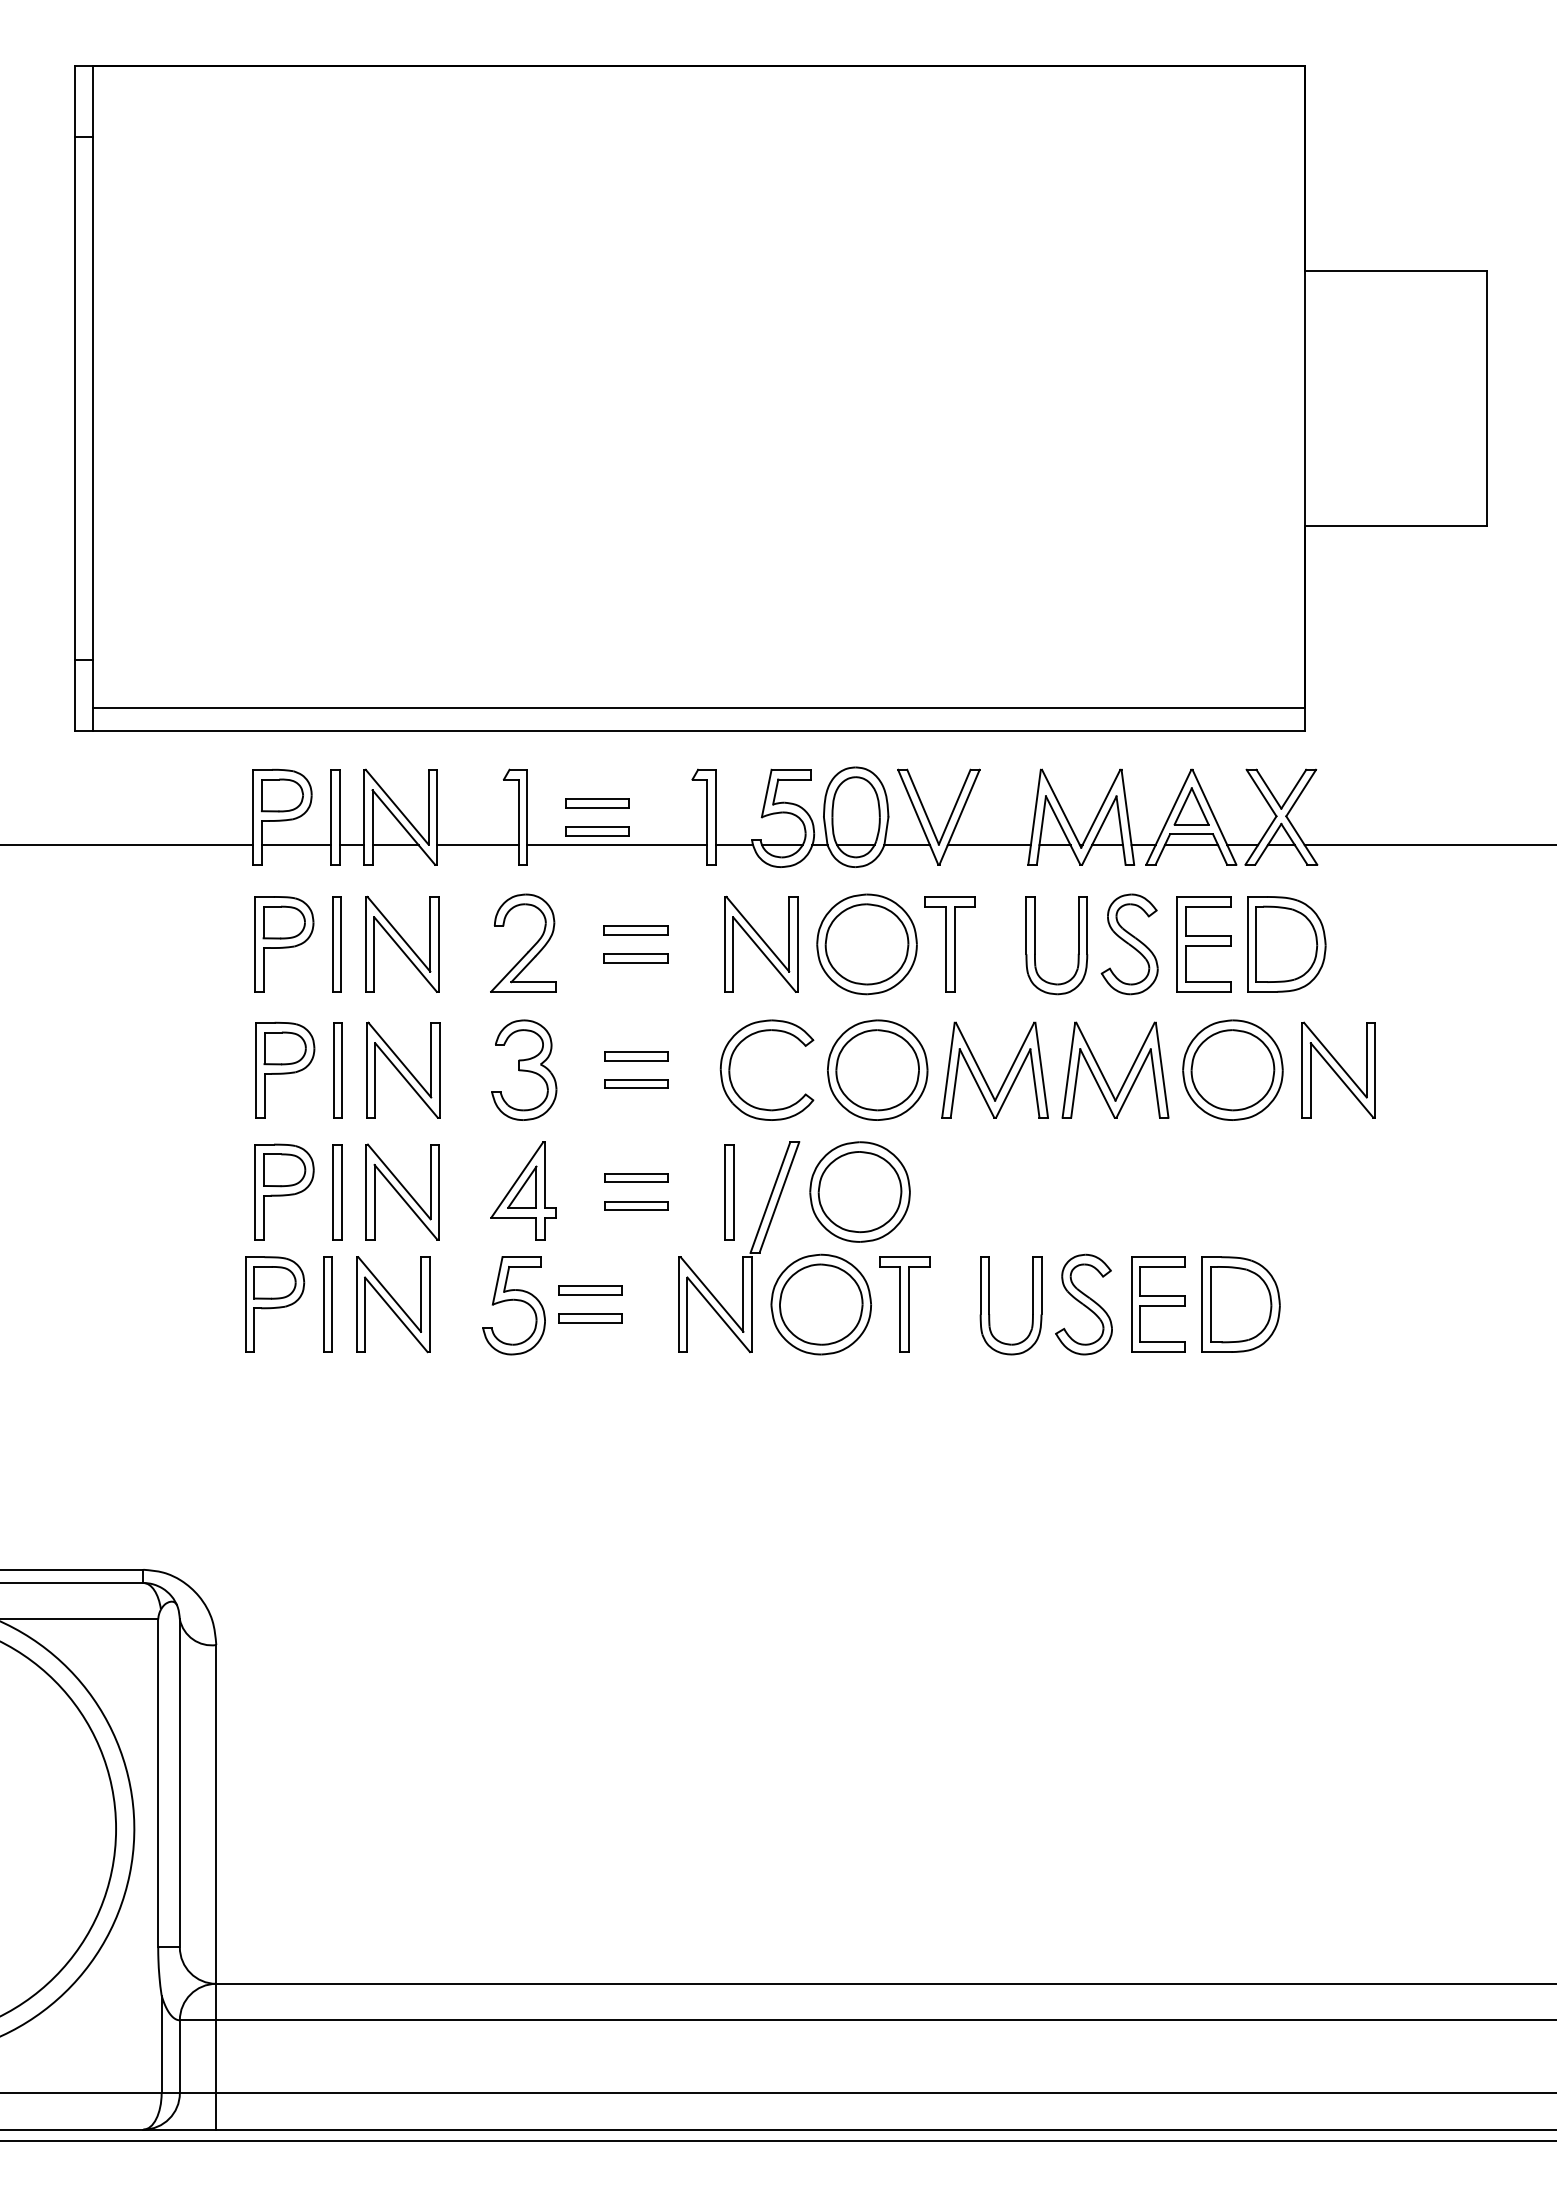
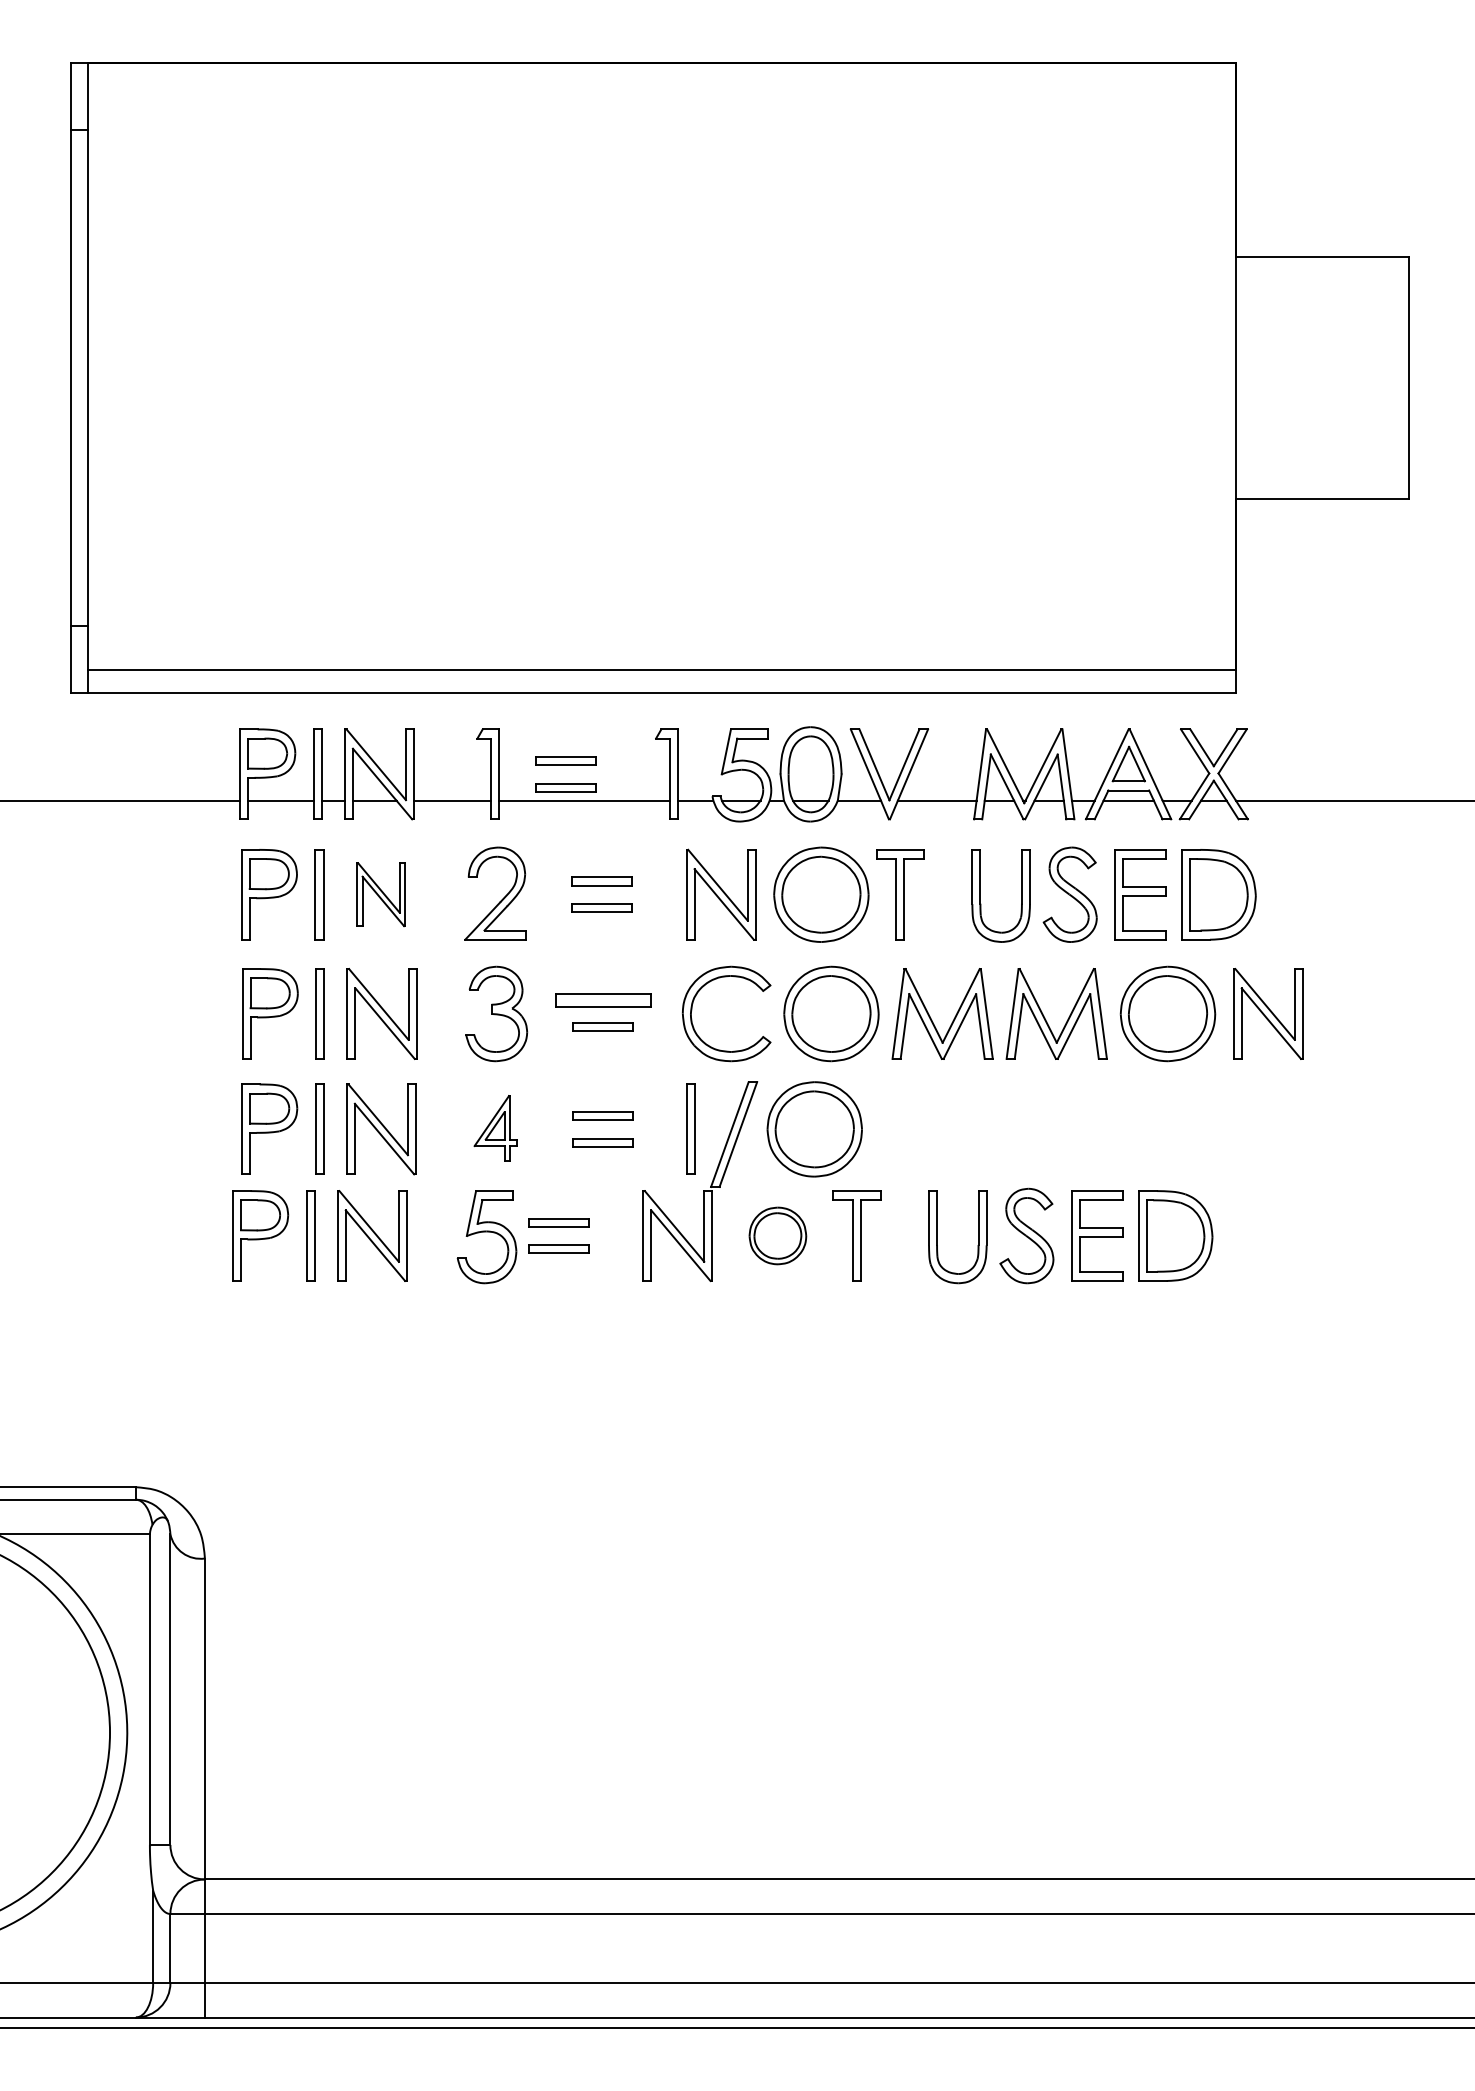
part: (402, 943) -> (381, 893), size x0.7
part: (636, 1056) -> (602, 1000), size x1.6
part: (523, 1190) -> (495, 1127), size x0.7
part: (820, 1304) -> (777, 1235), size x0.6

